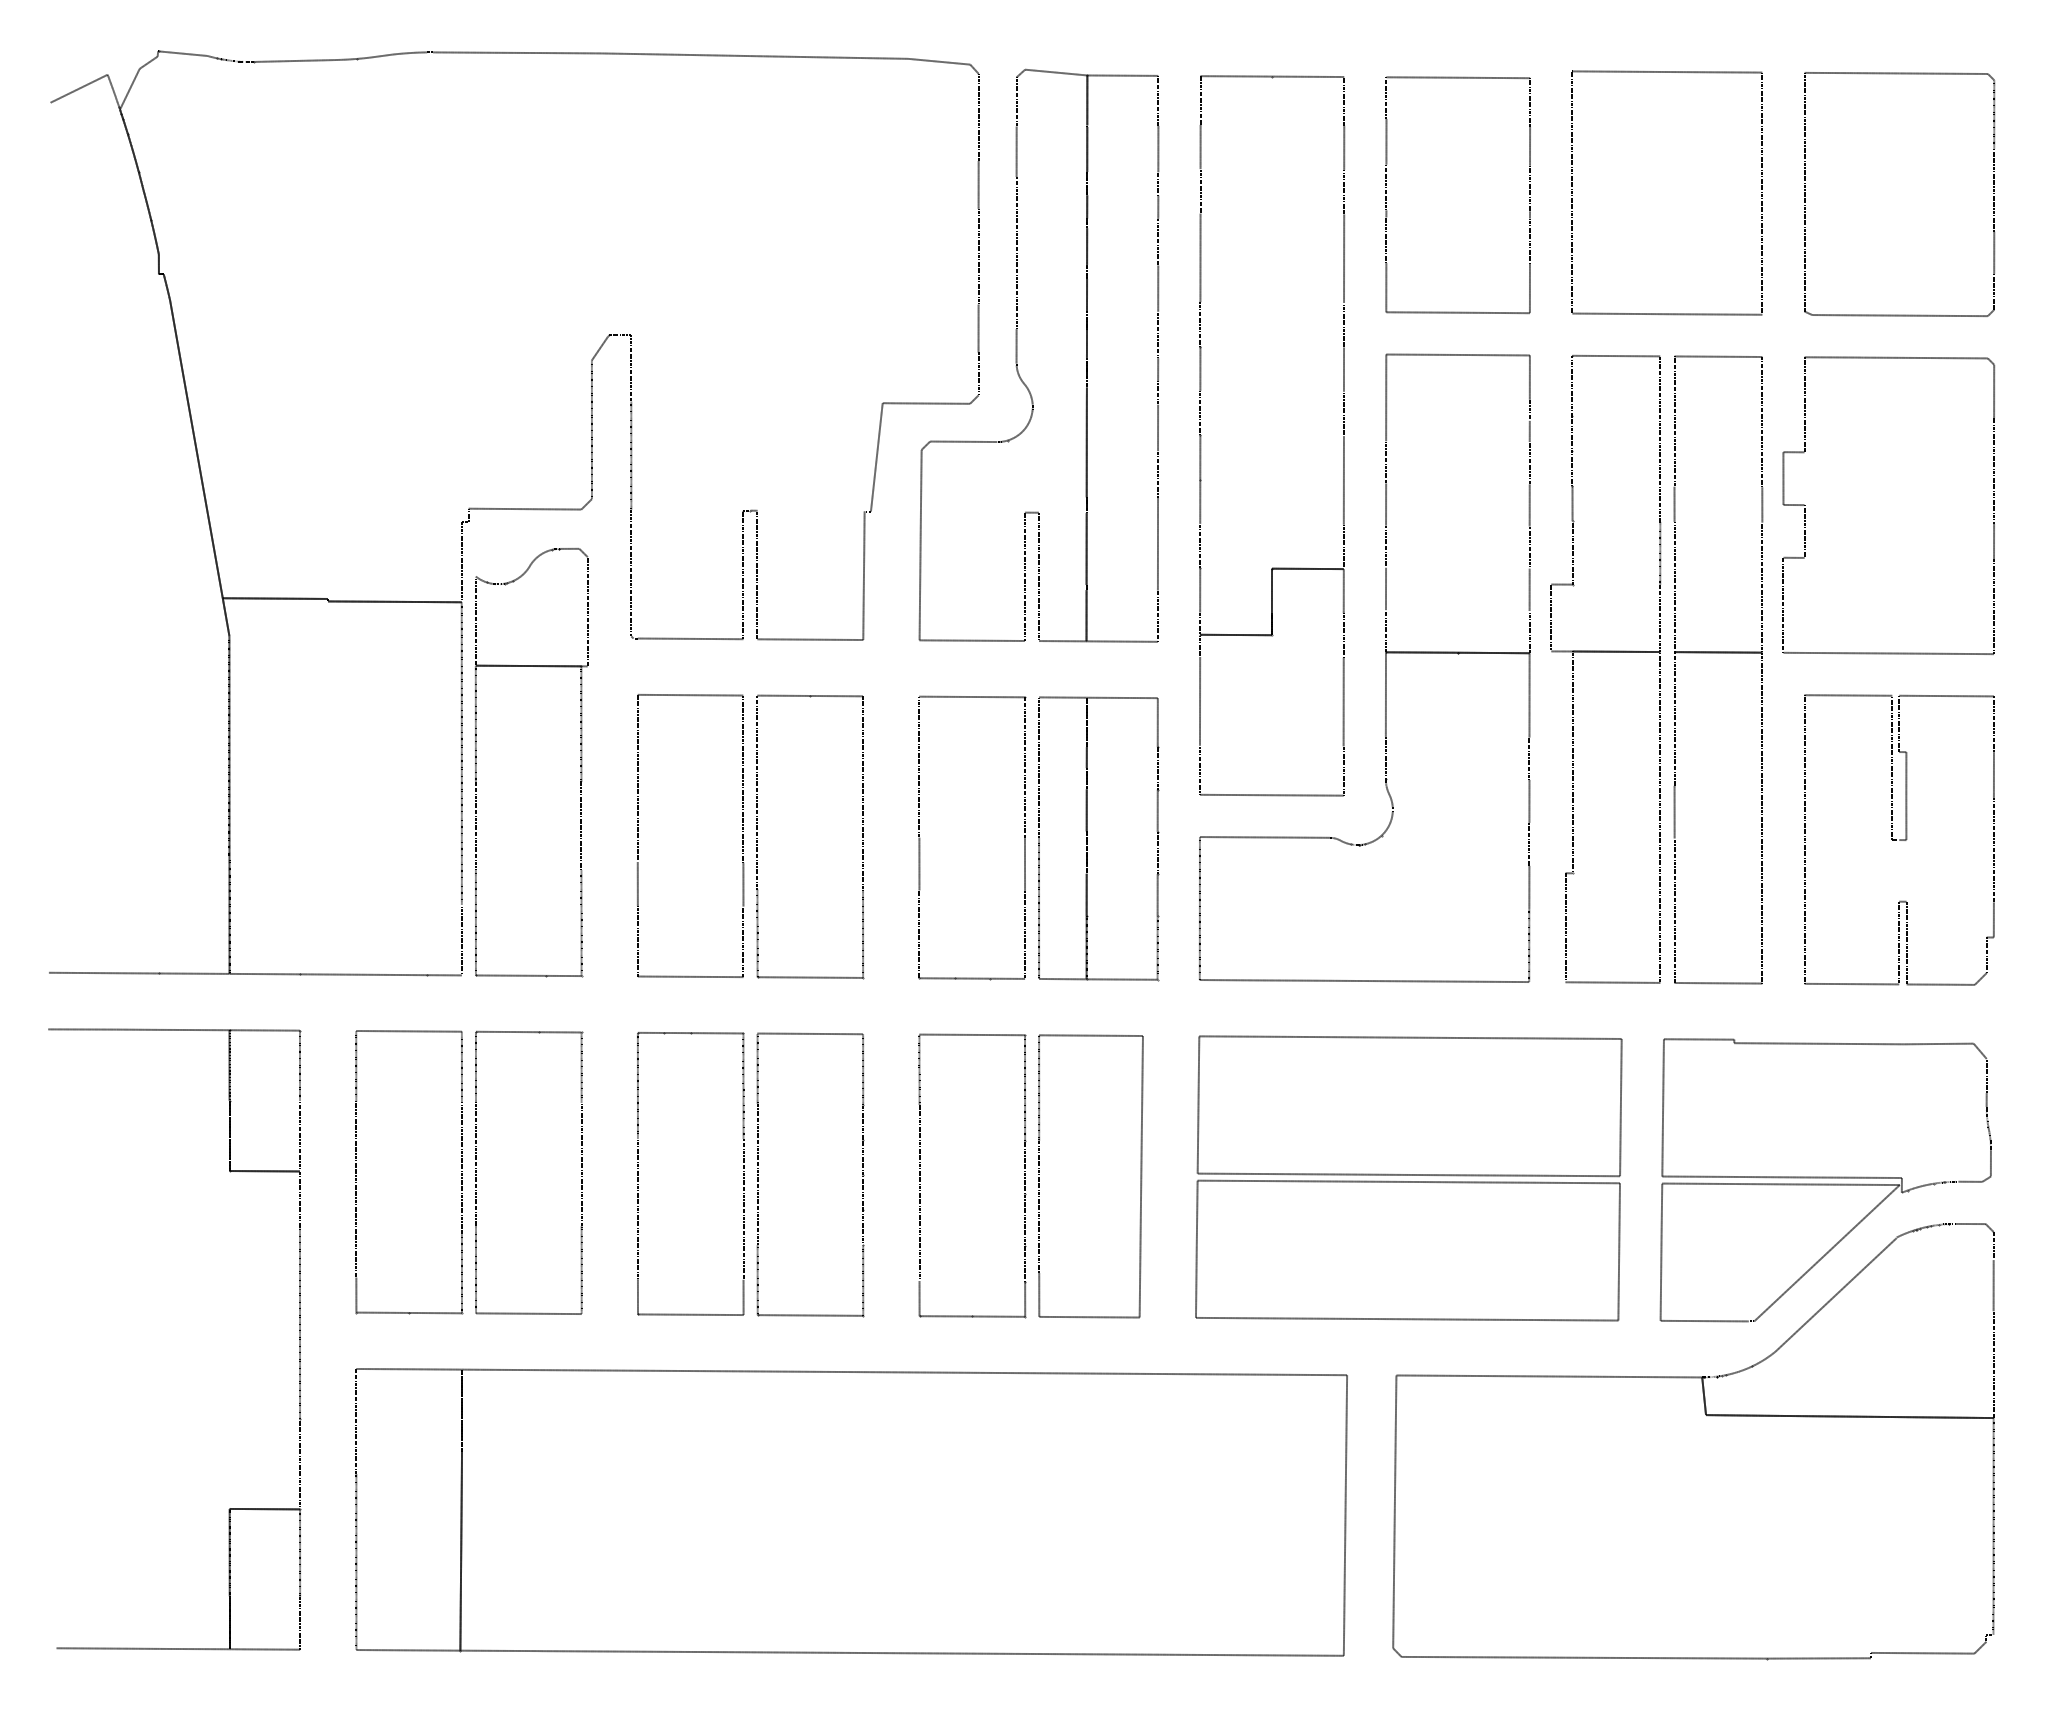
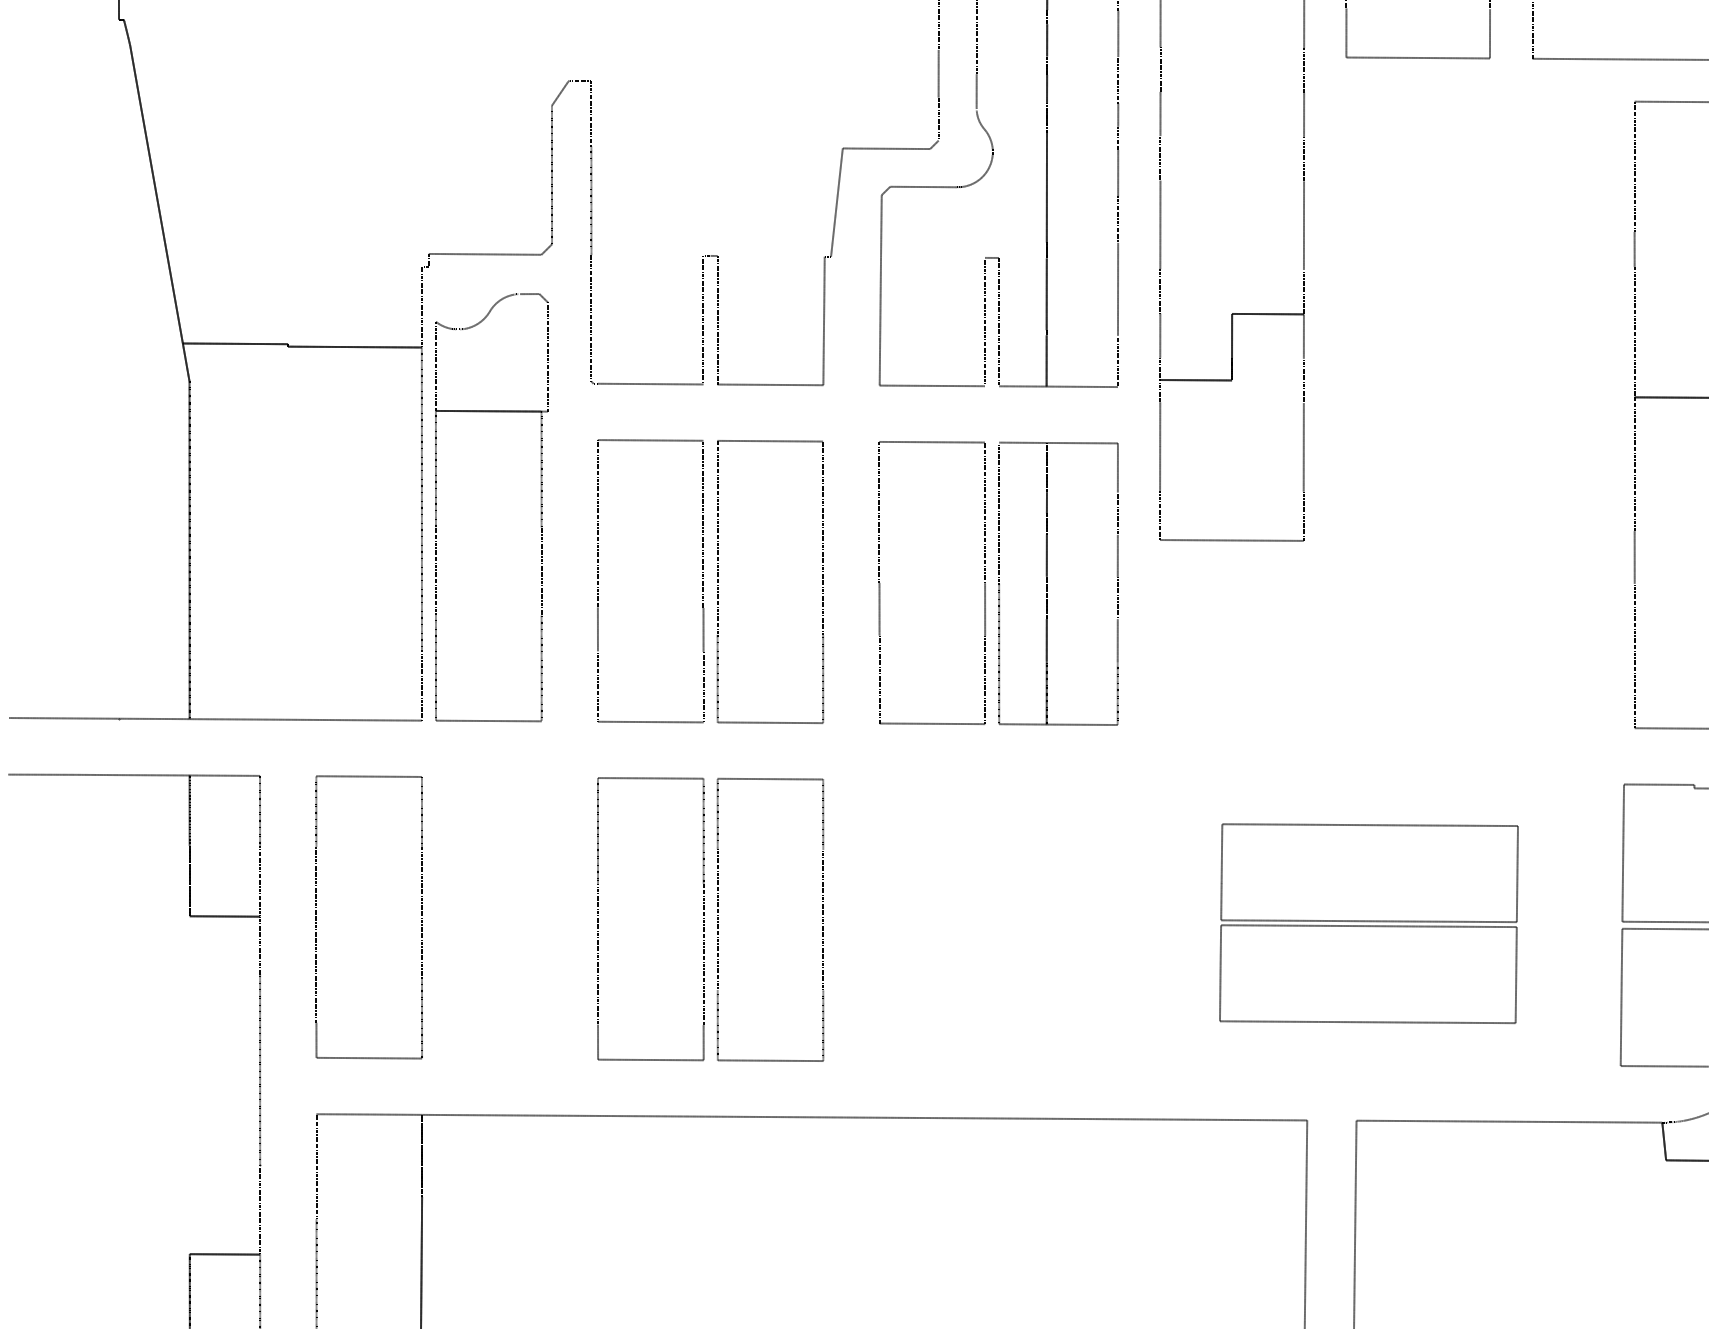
part: (1605, 652) -> (1565, 397), removed
part: (1385, 667) -> (1345, 412), removed
part: (581, 1172) -> (541, 917), removed
part: (920, 1175) -> (880, 920), removed
part: (1140, 1176) -> (1100, 921), removed
part: (1408, 1178) -> (1368, 923), size x0.7

